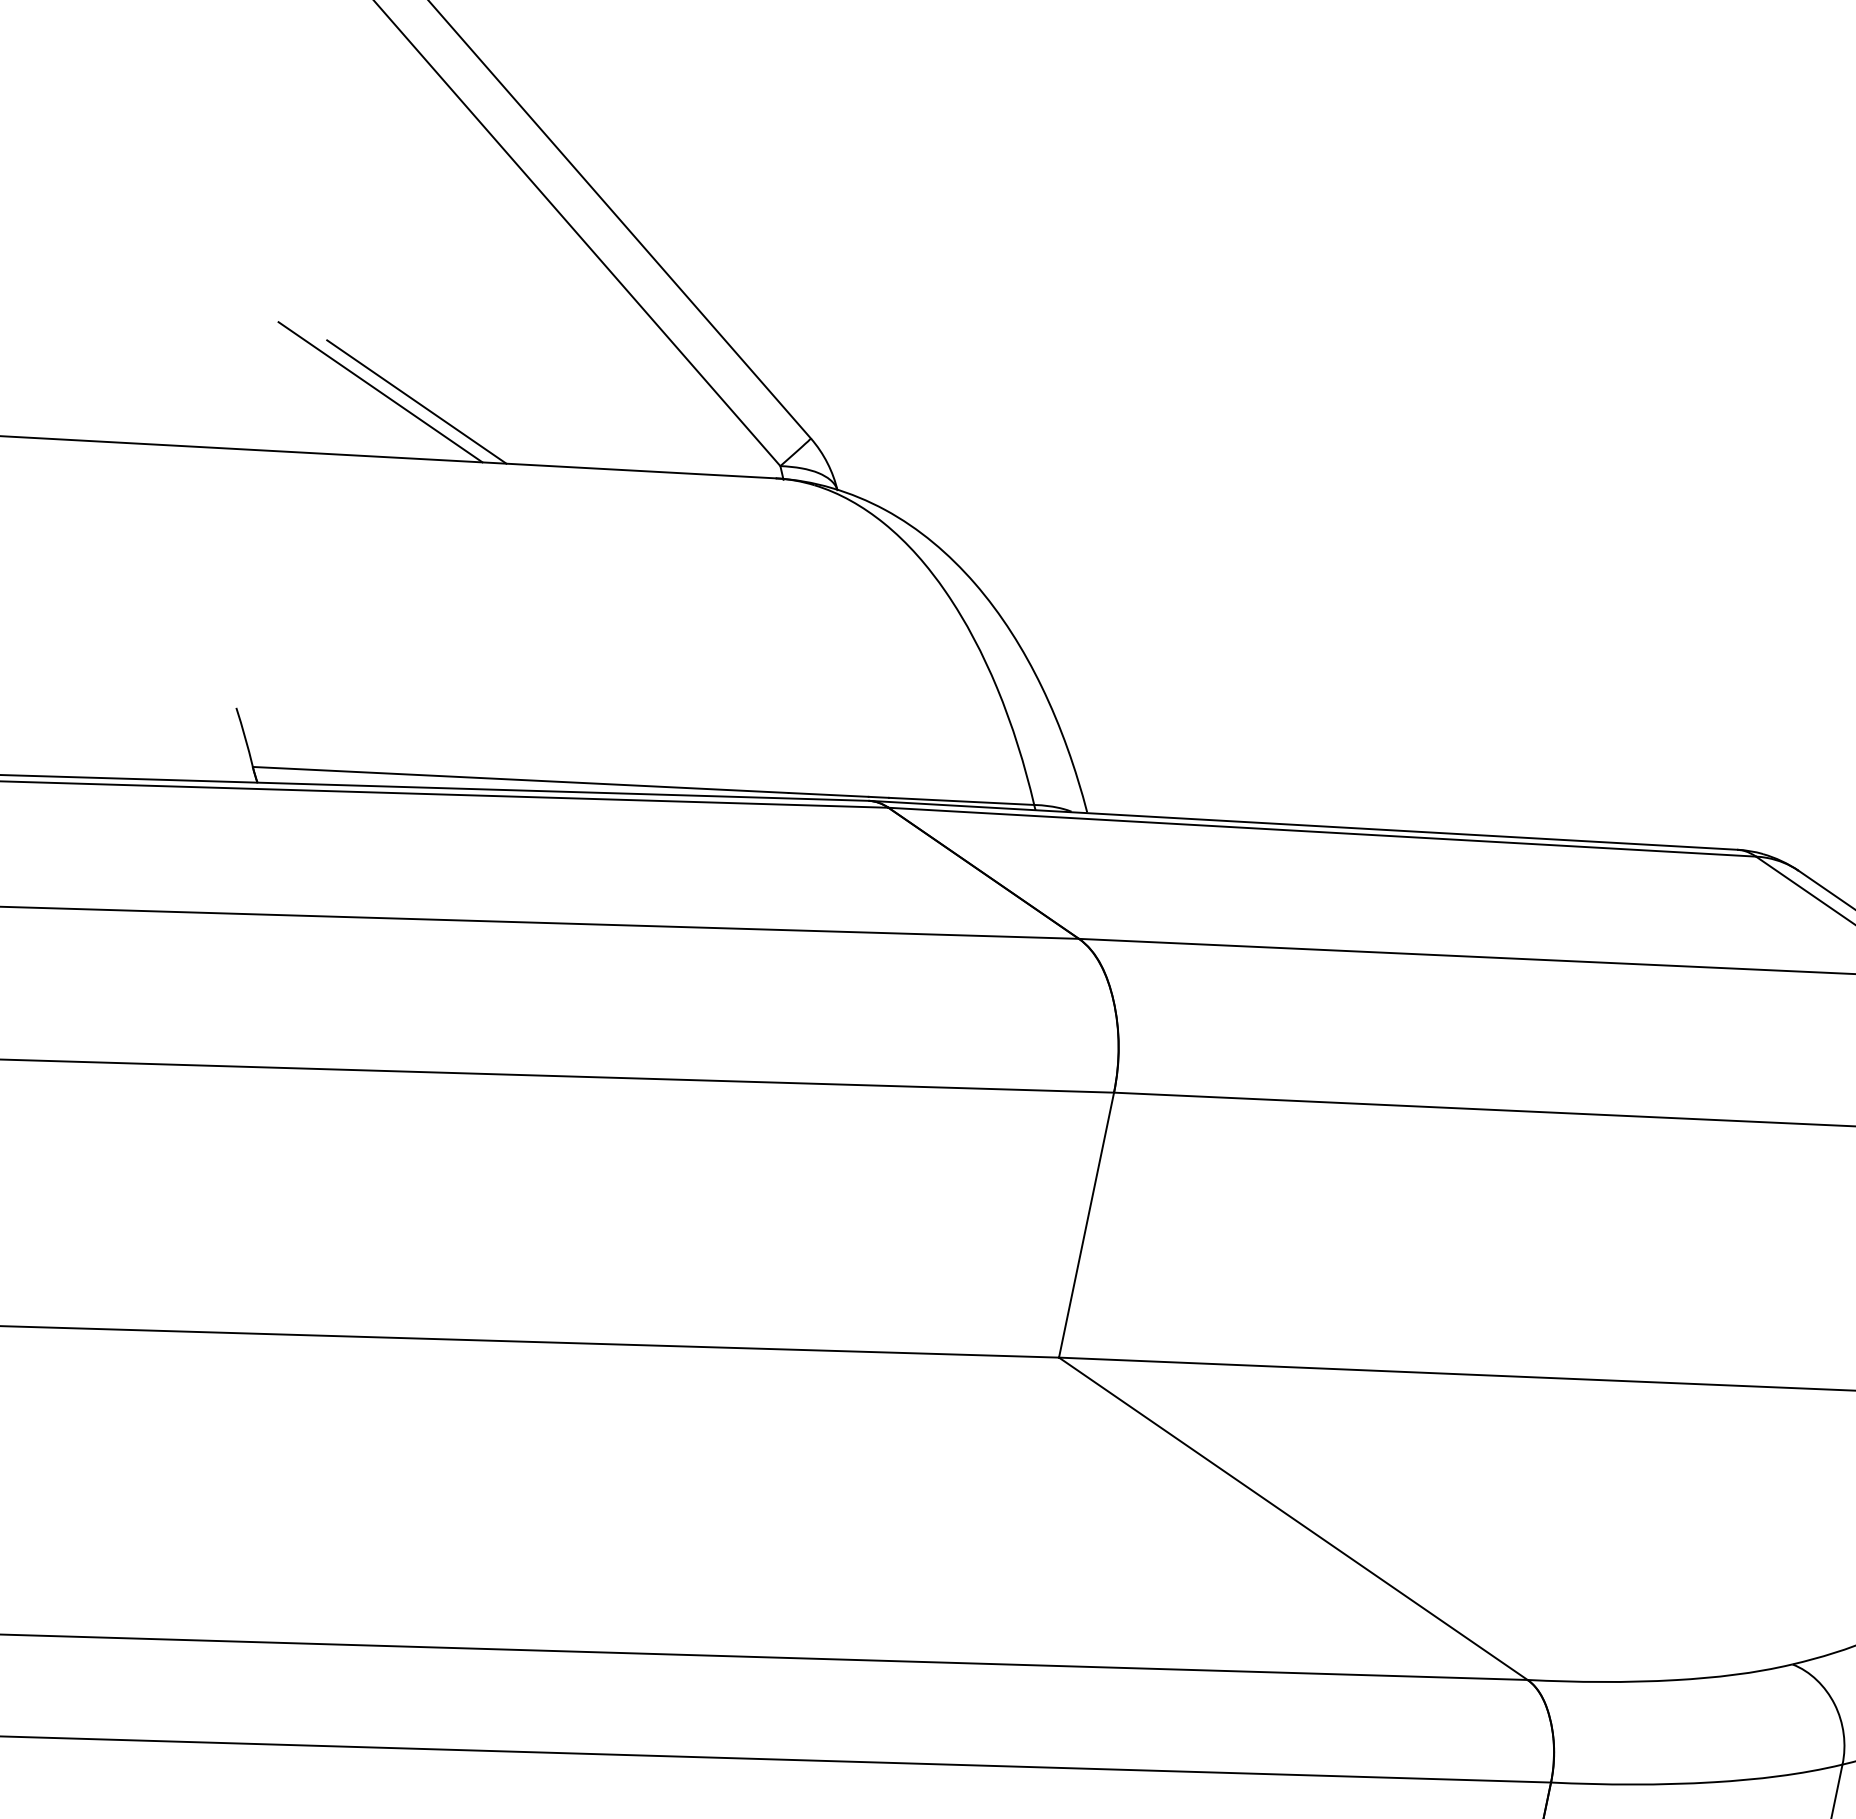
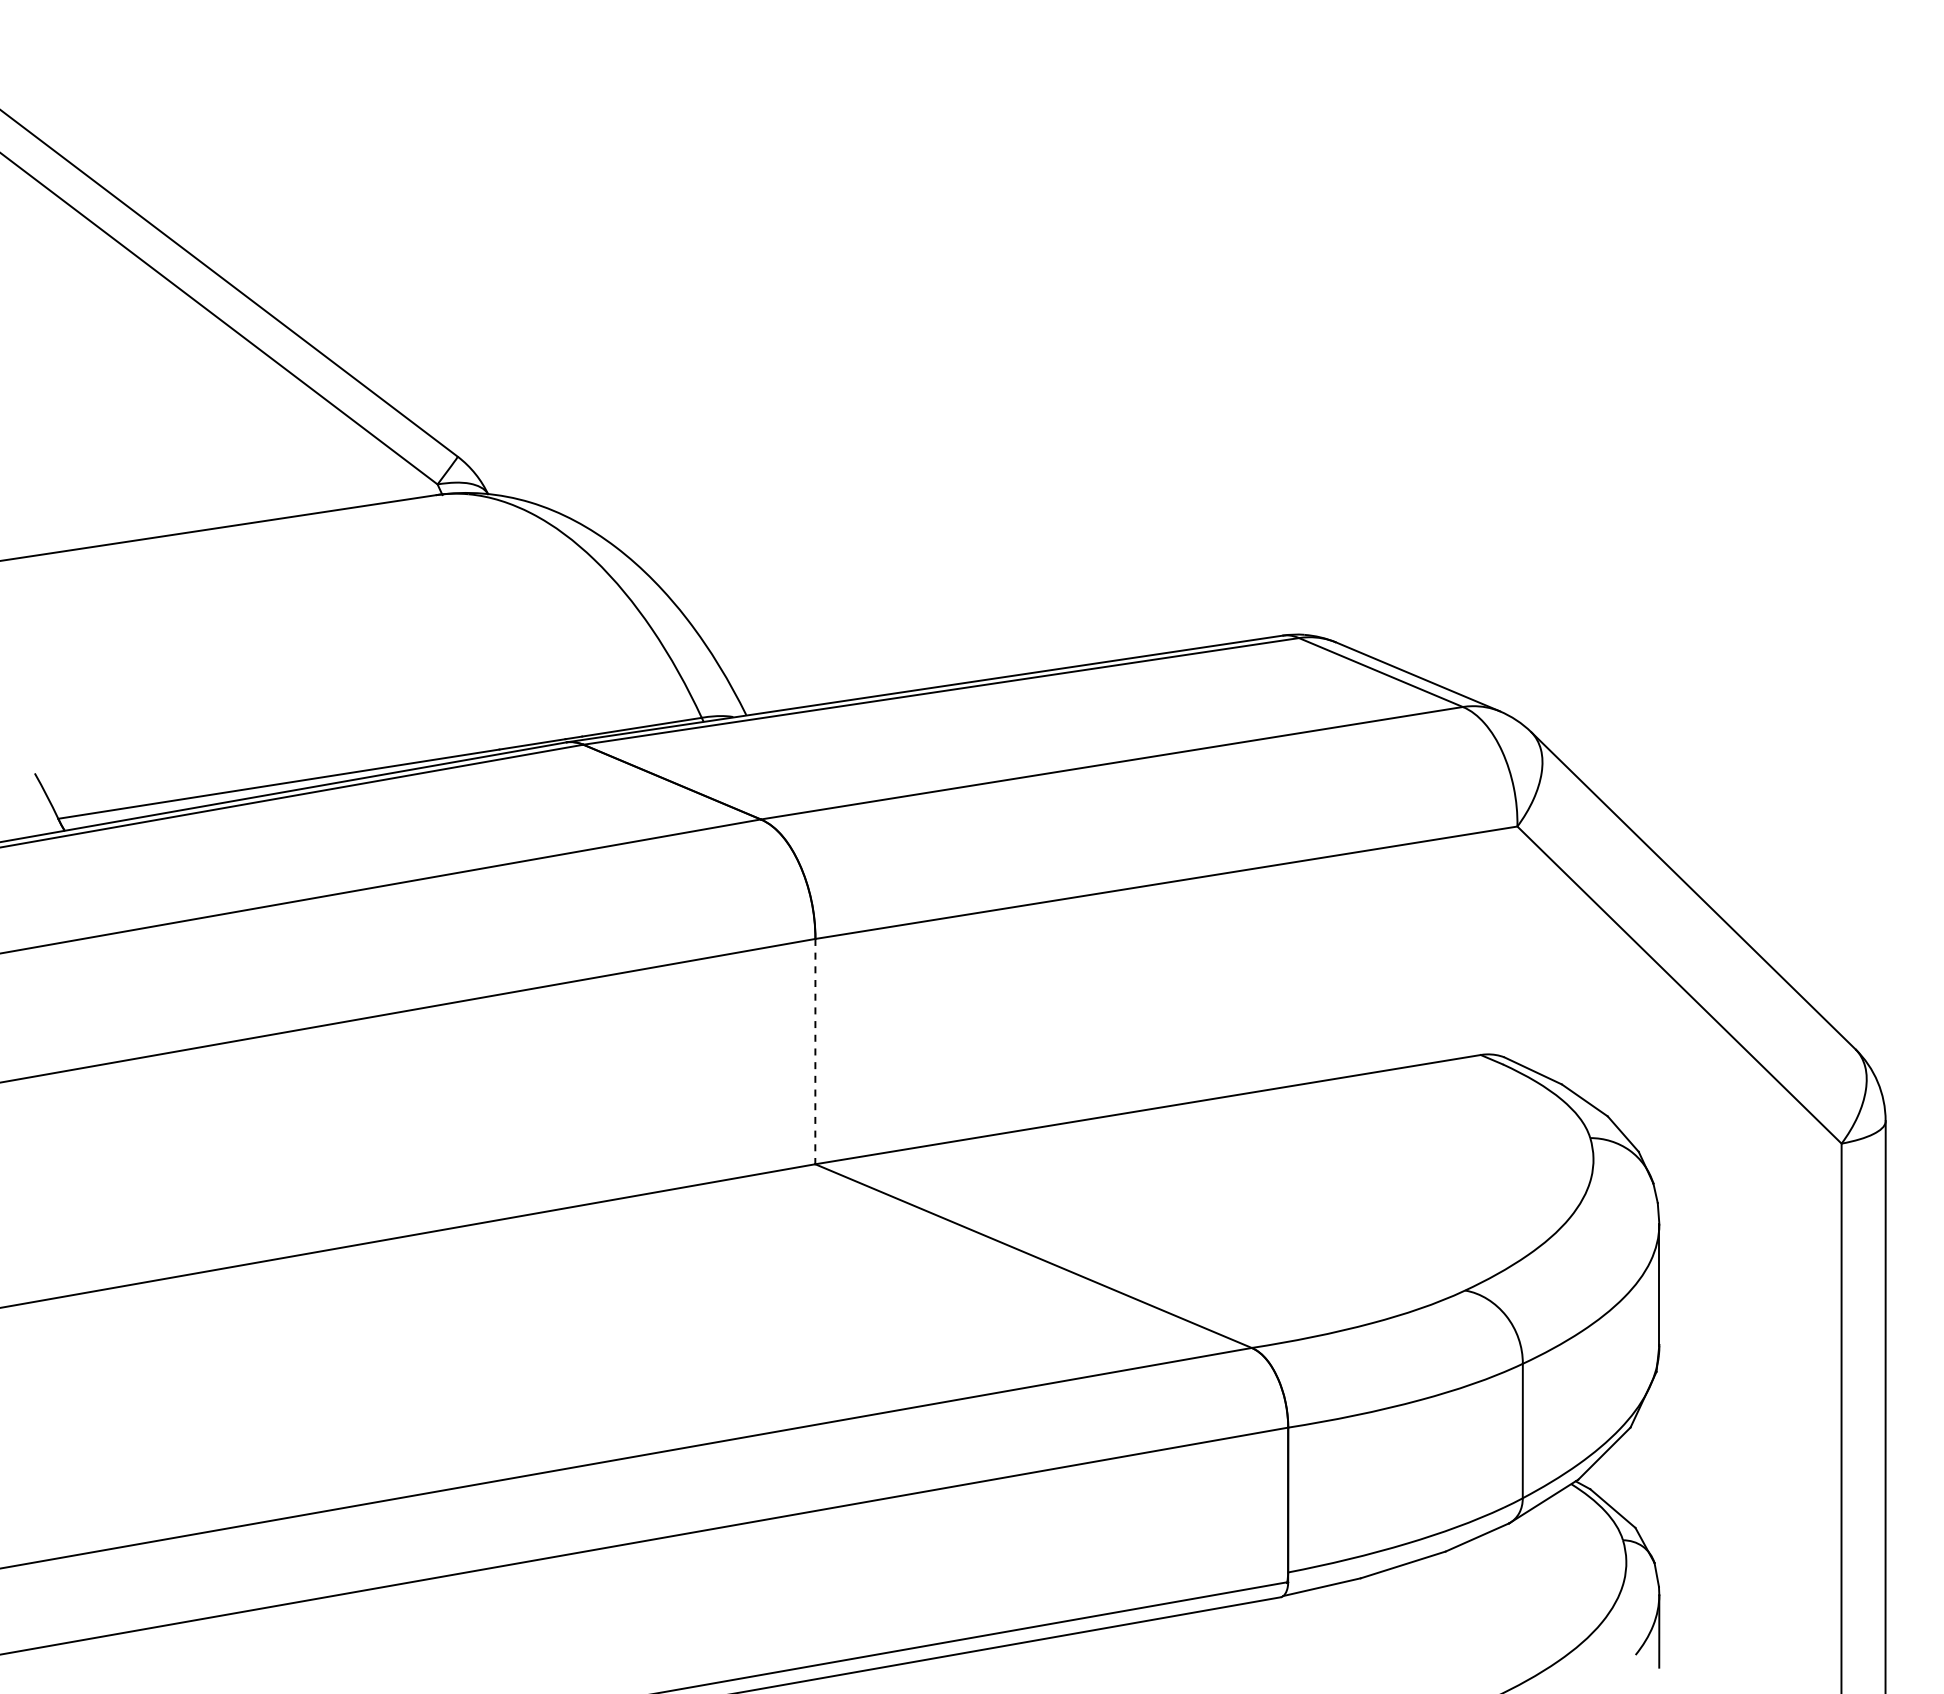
line: (381, 392) -> (99, 491), removed
line: (415, 401) -> (129, 493), removed
line: (1086, 1225) -> (815, 1051), solid -> dashed

